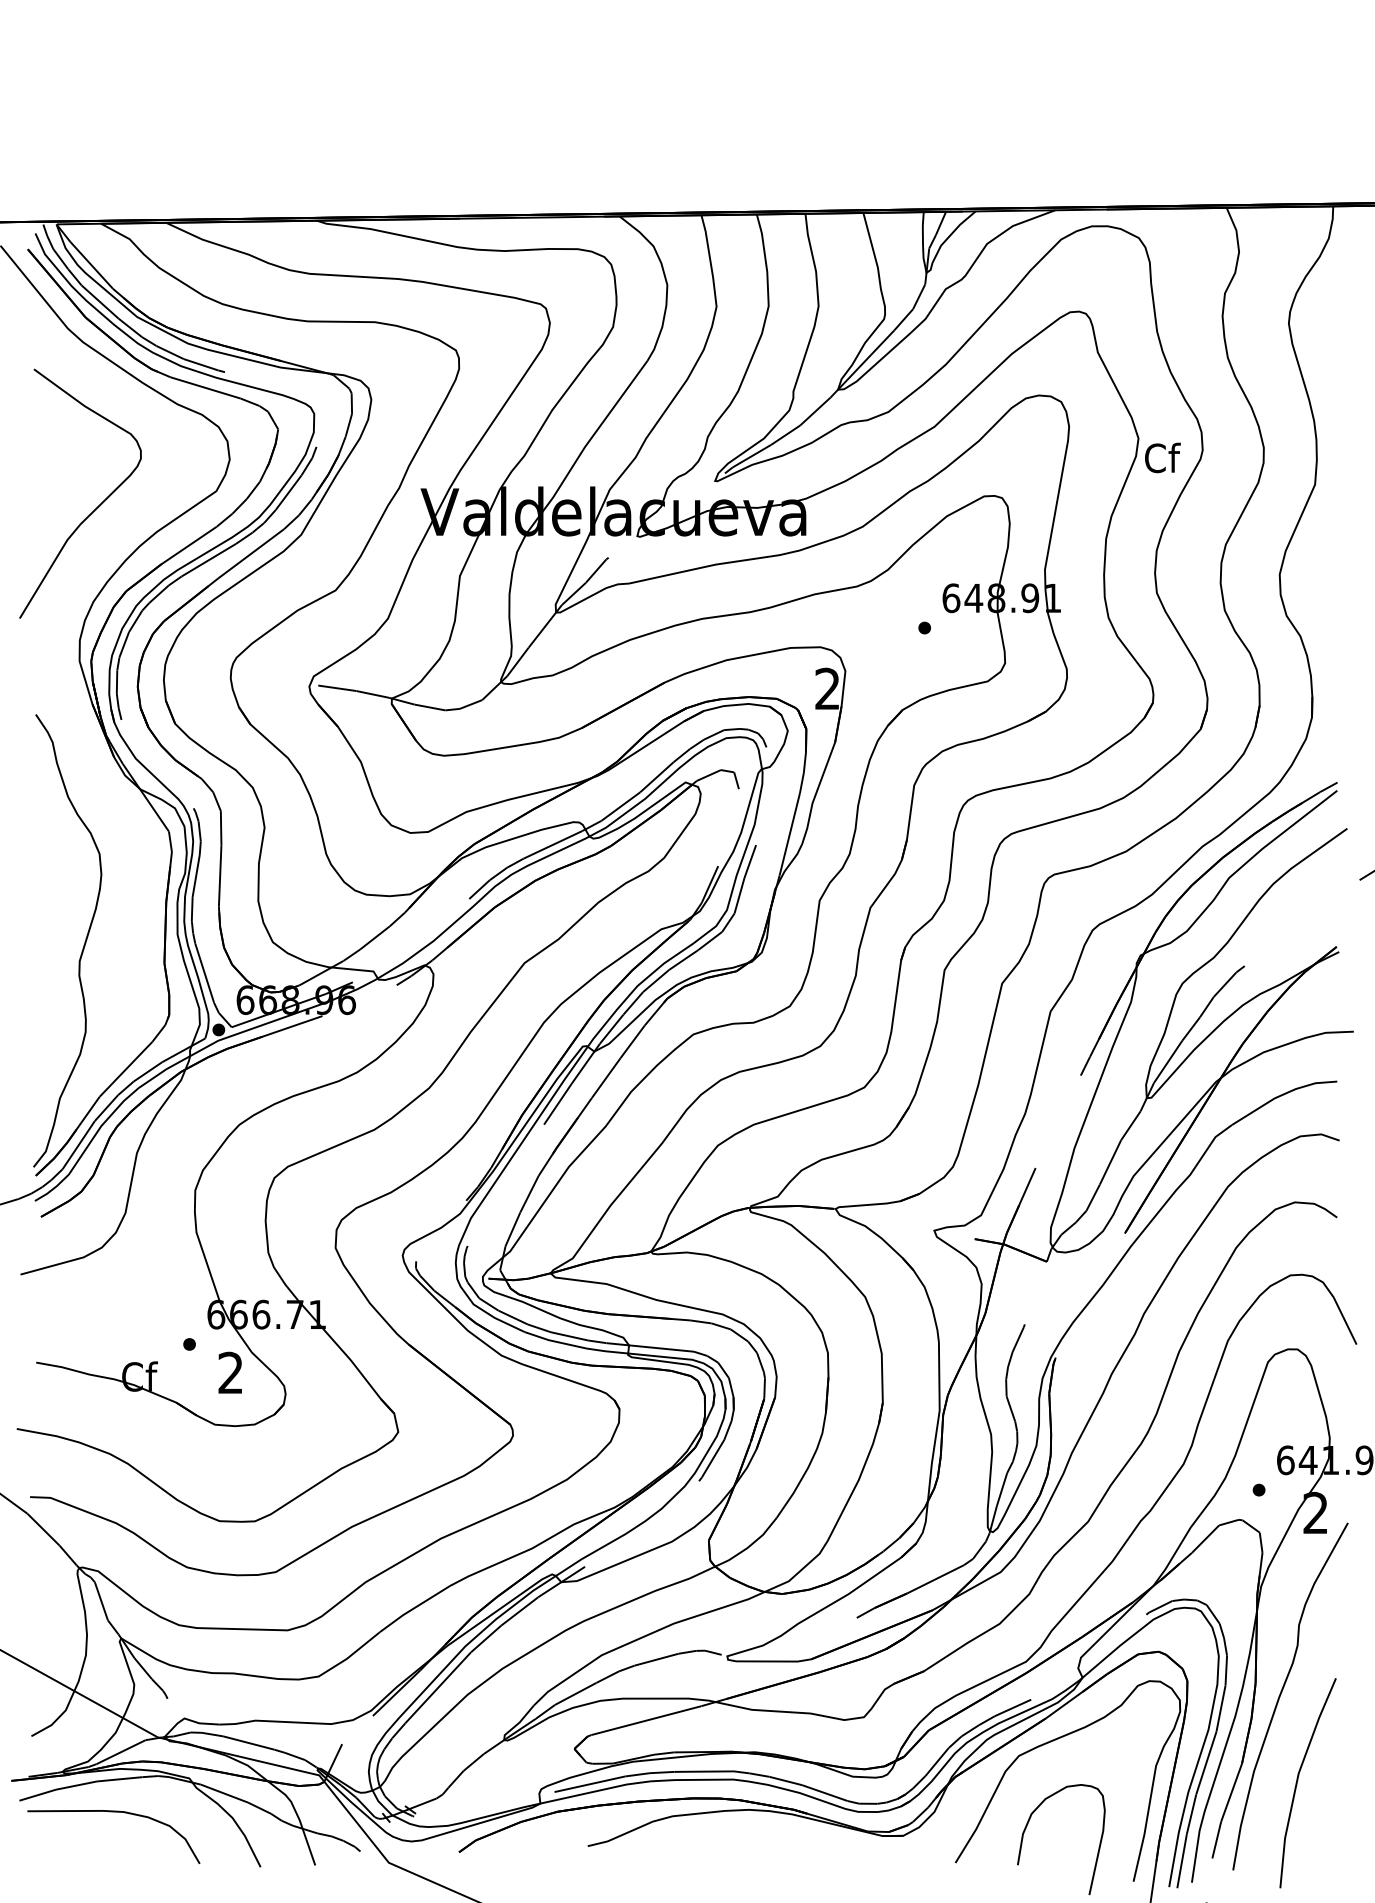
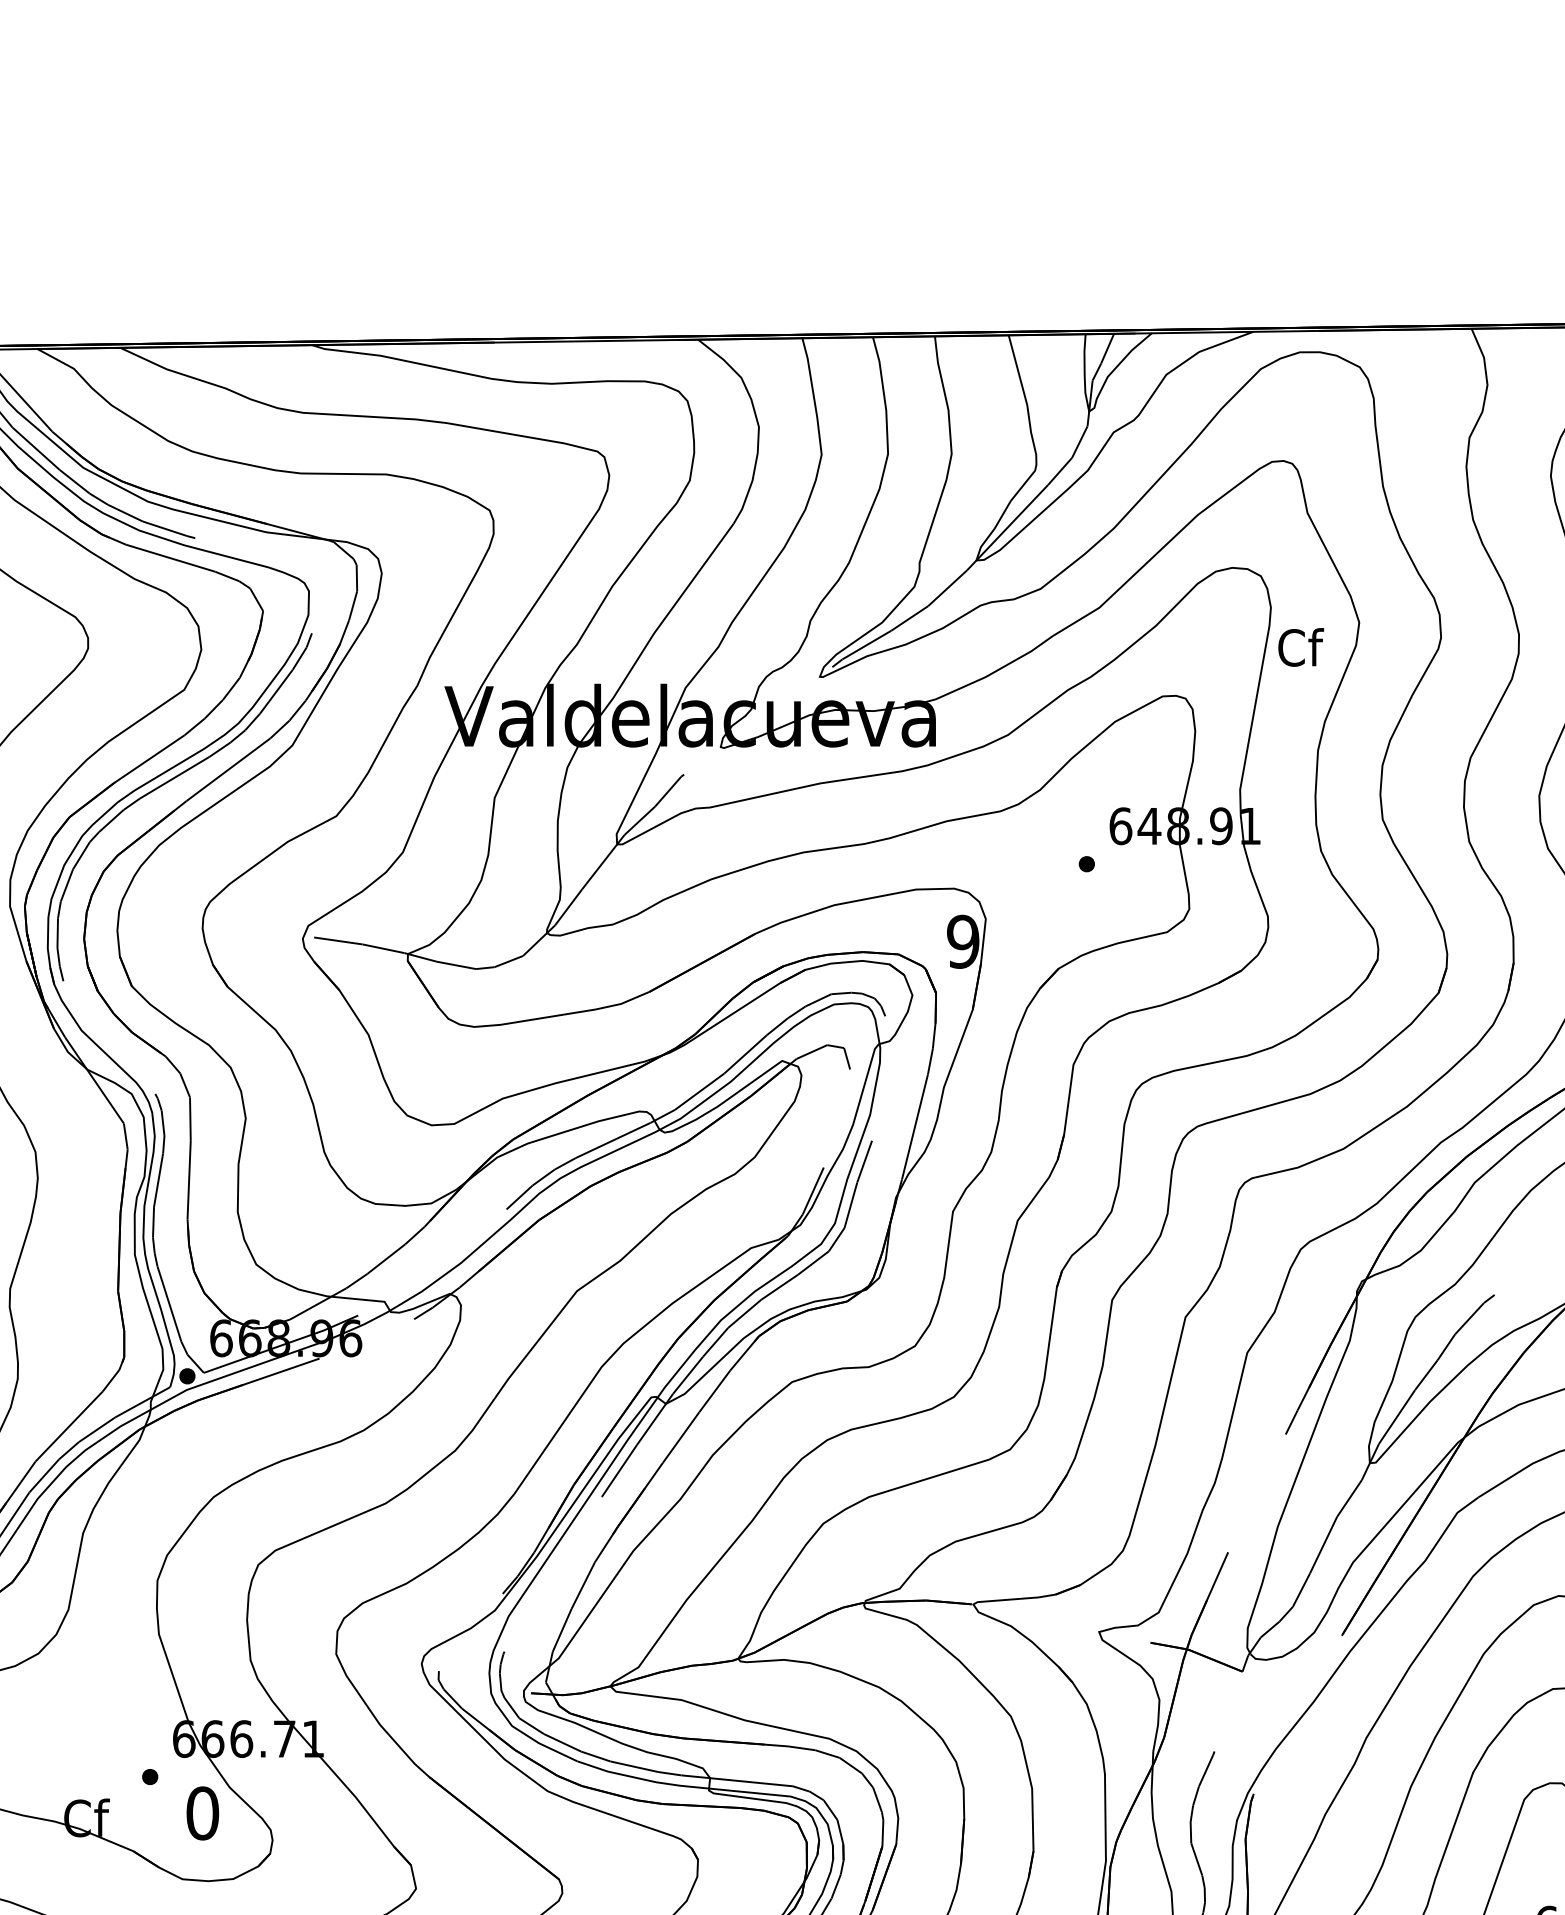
text: (1162, 457) -> (1300, 646), moved
text: (827, 688) -> (963, 941), 2 -> 9
text: (230, 1372) -> (202, 1812), 2 -> 0

